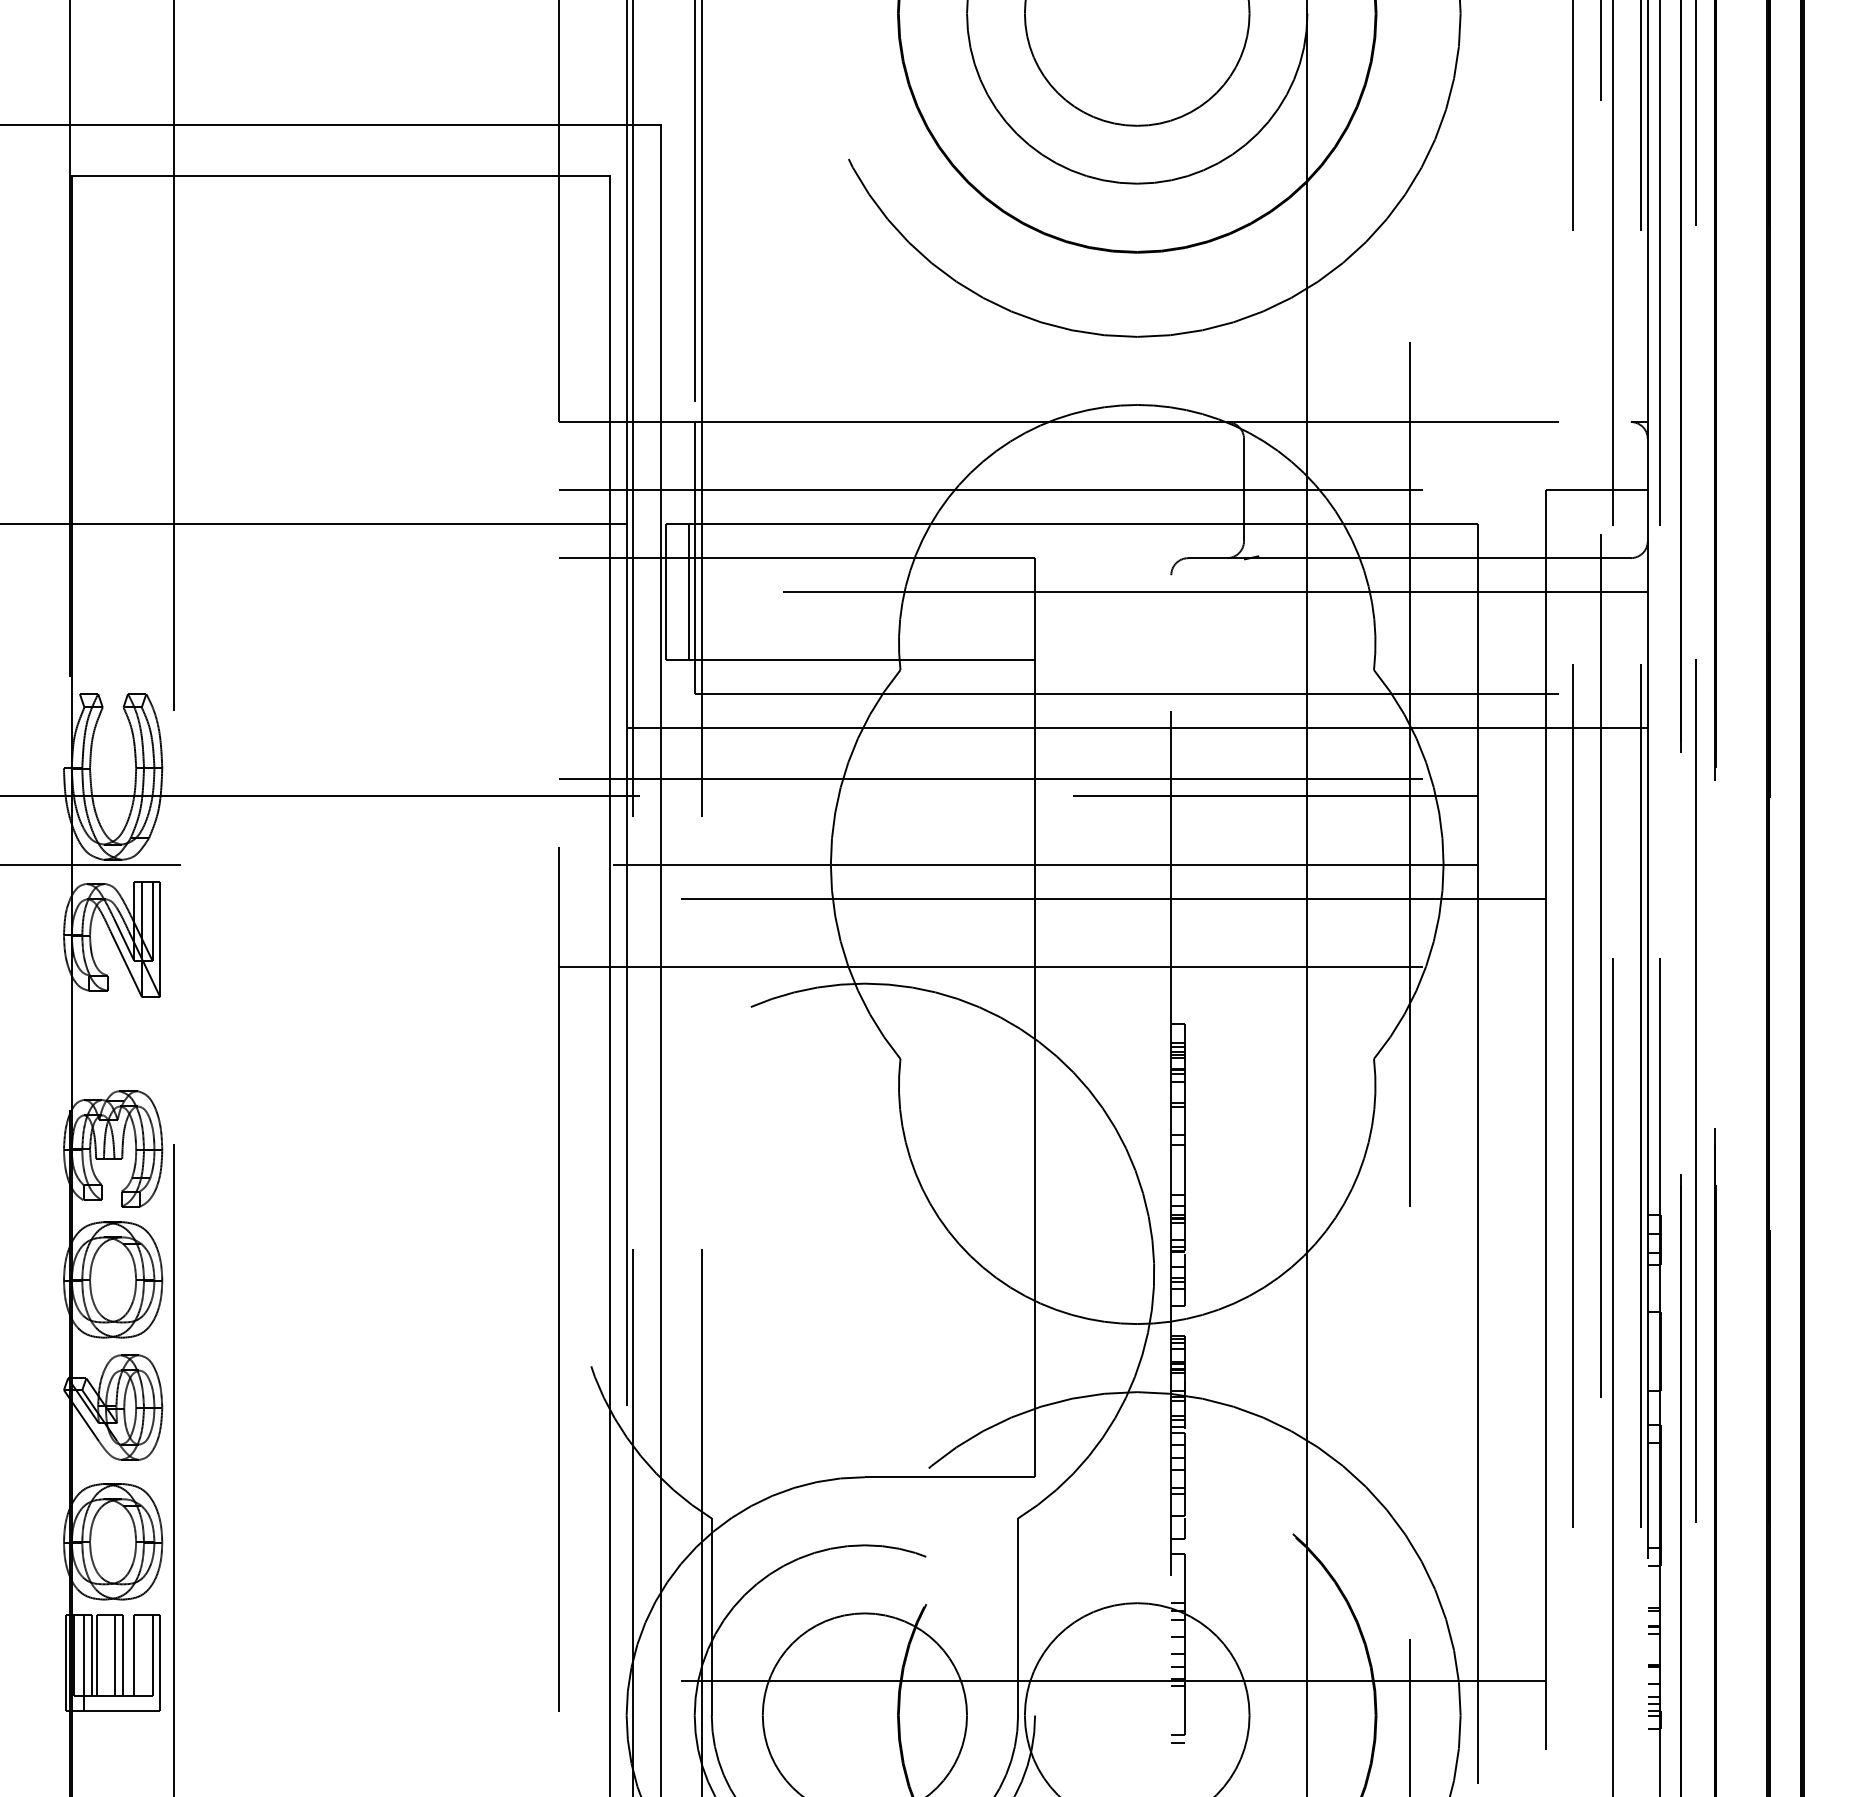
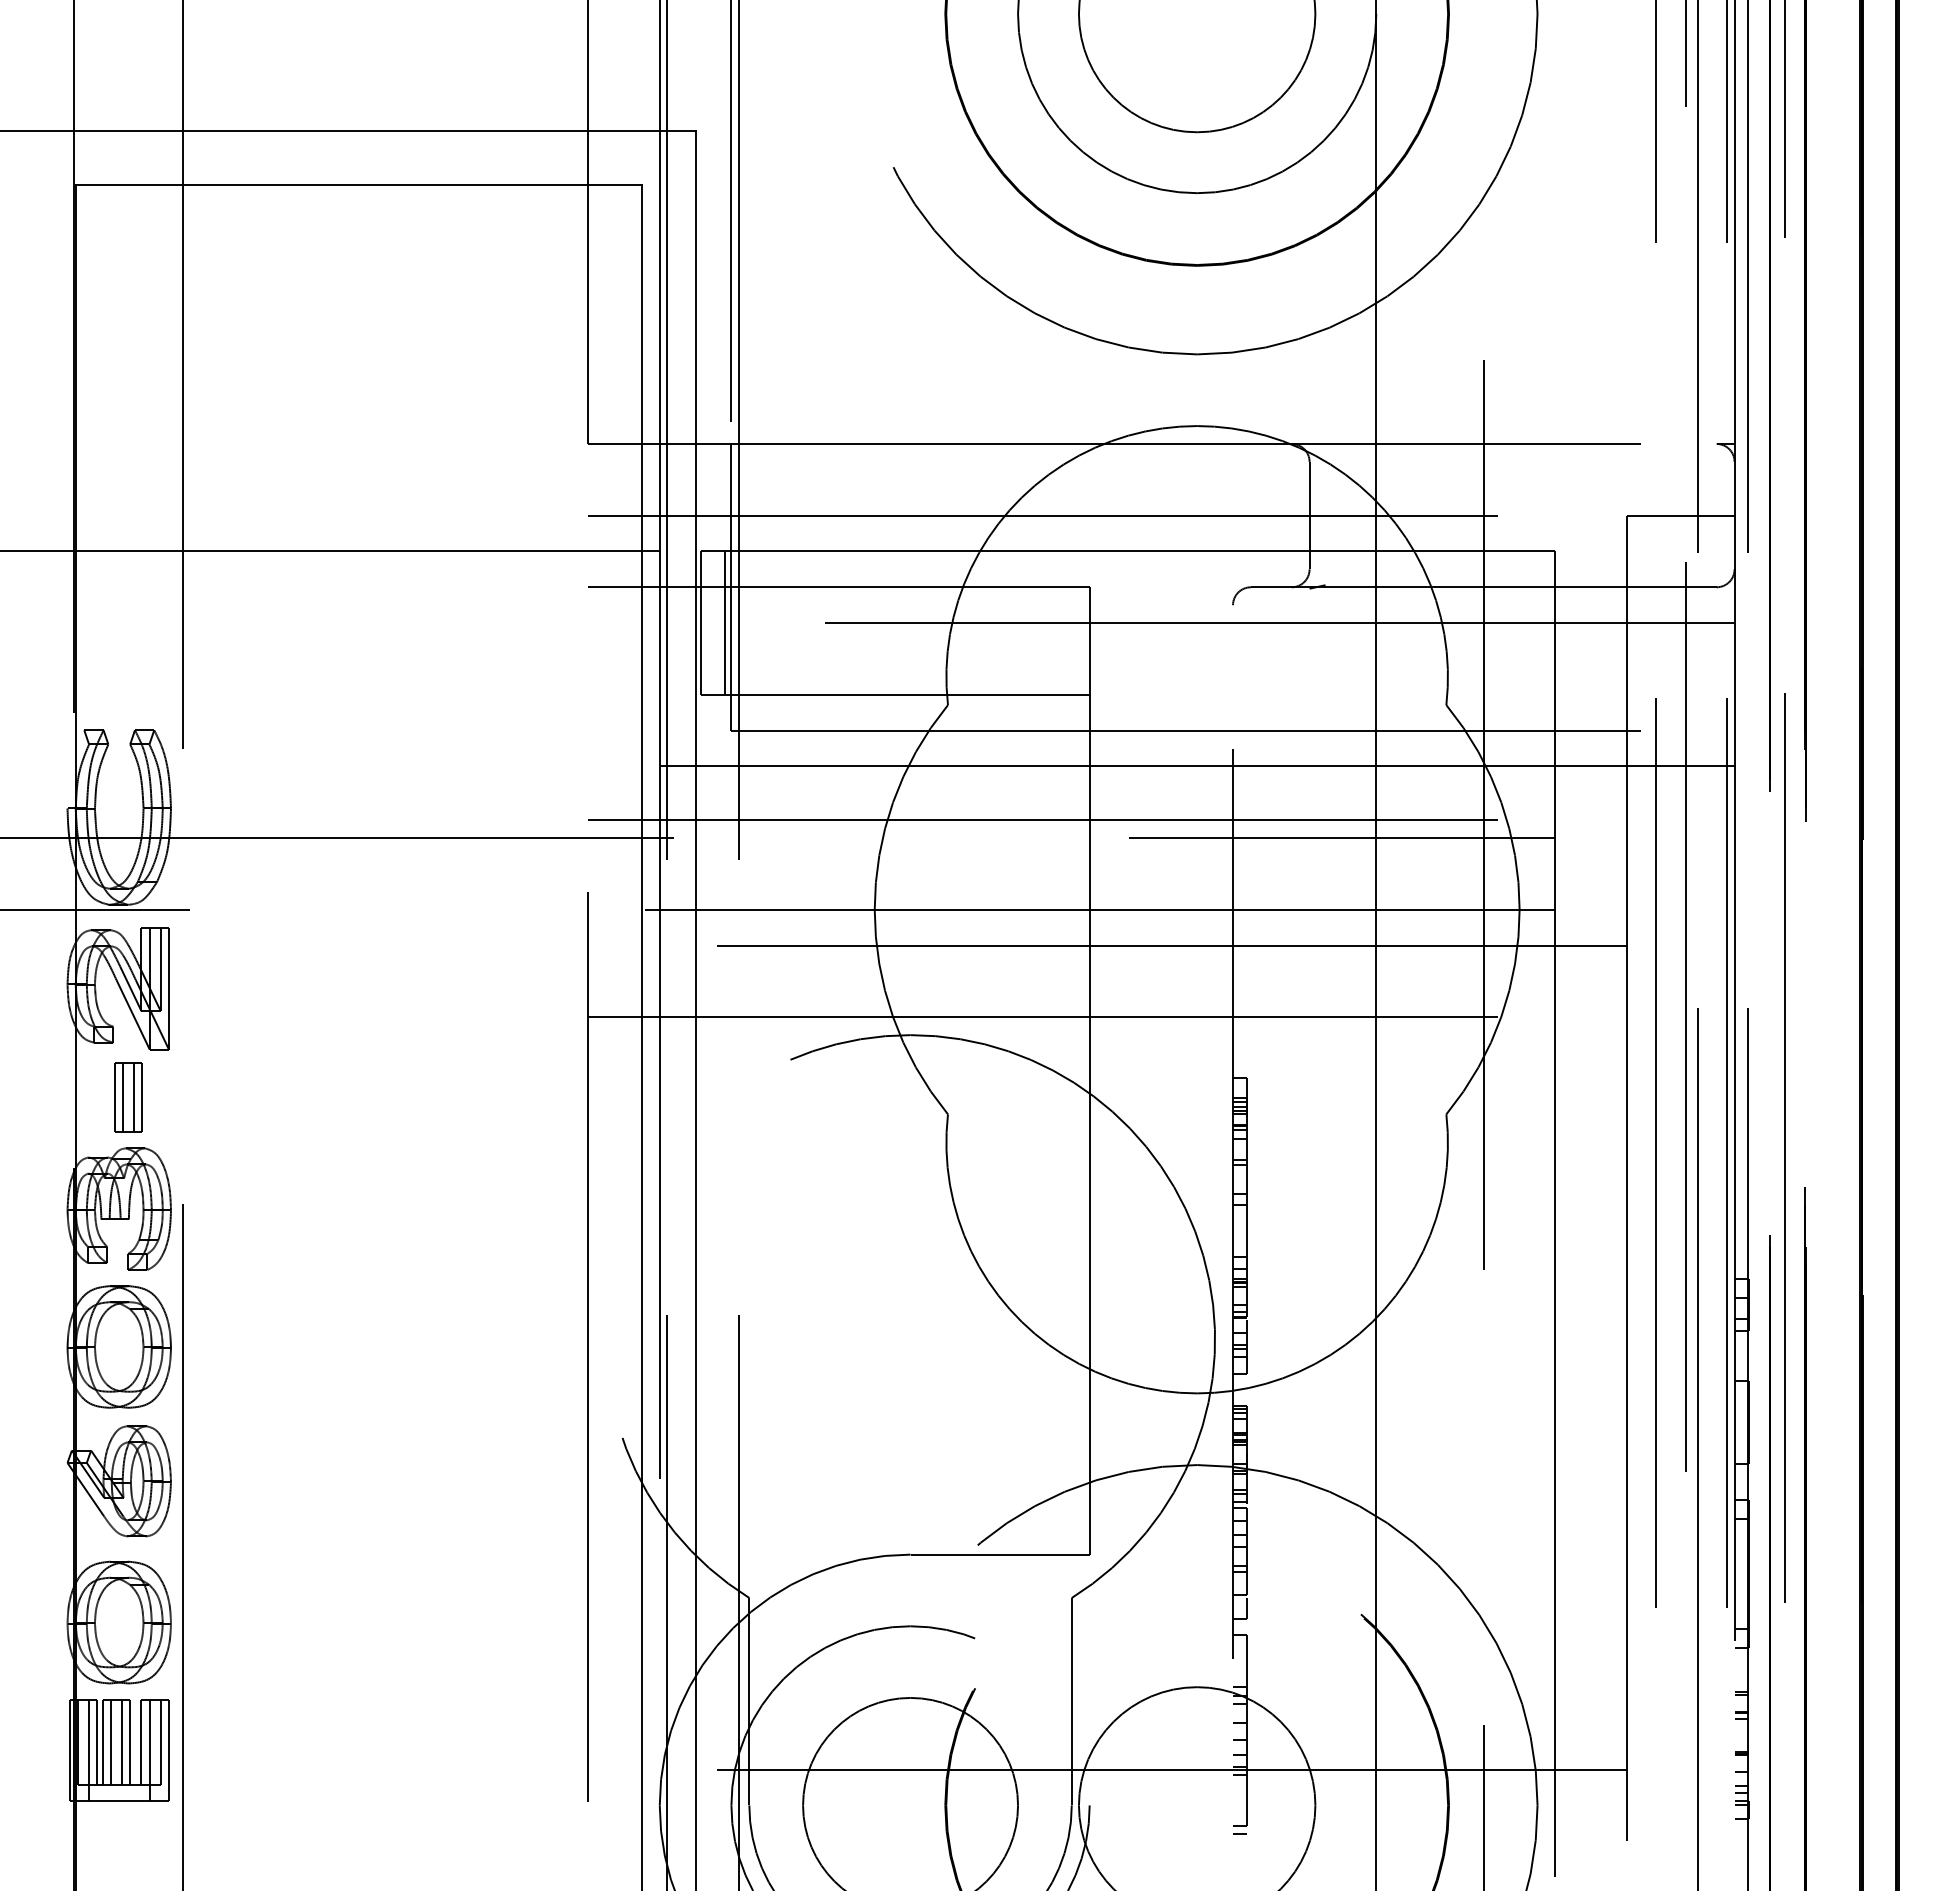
part: (121, 1042) -> (128, 1097), added
line: (104, 1654) -> (110, 1741), added
line: (141, 1662) -> (149, 1749), added

